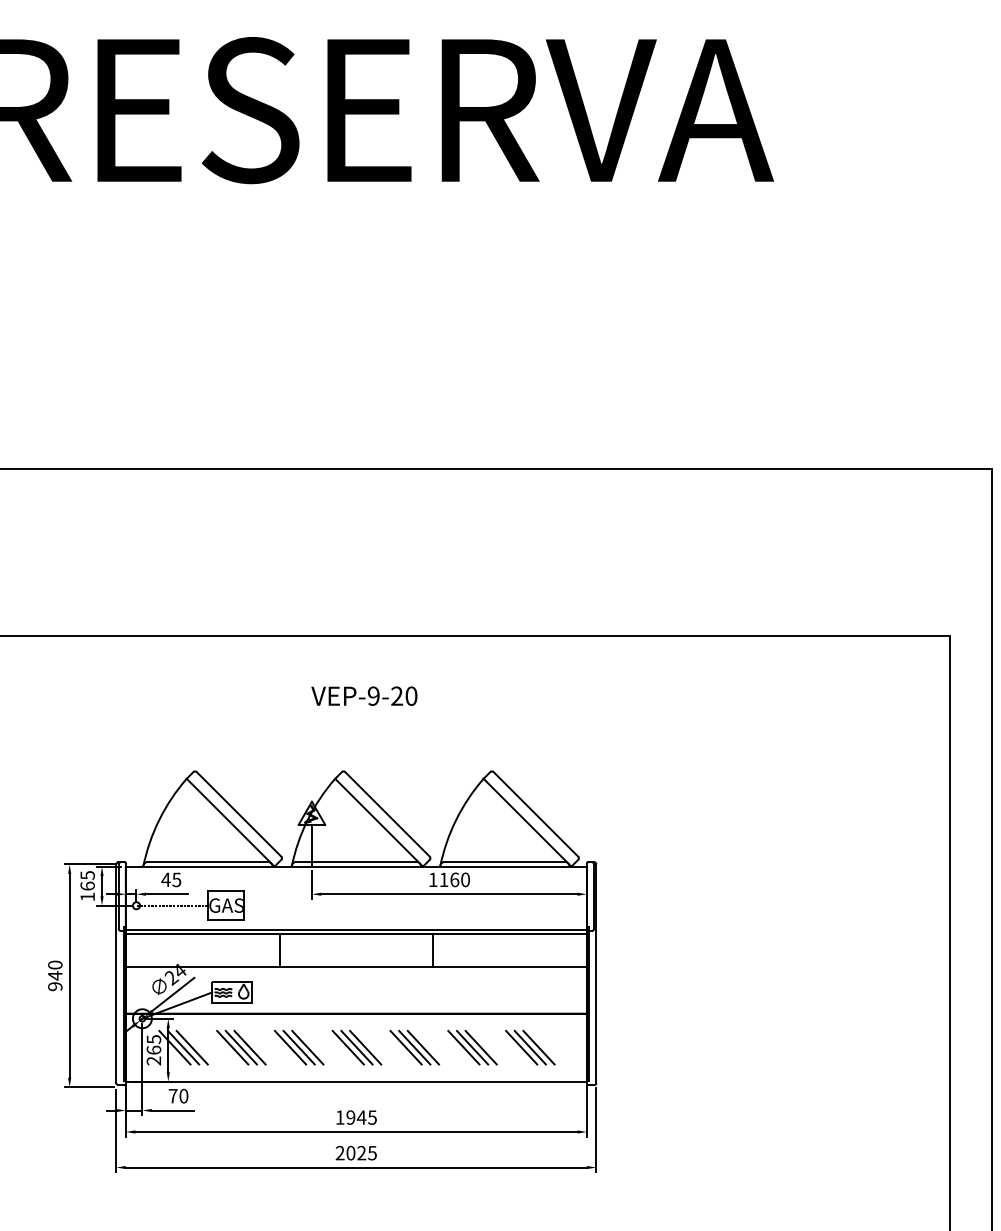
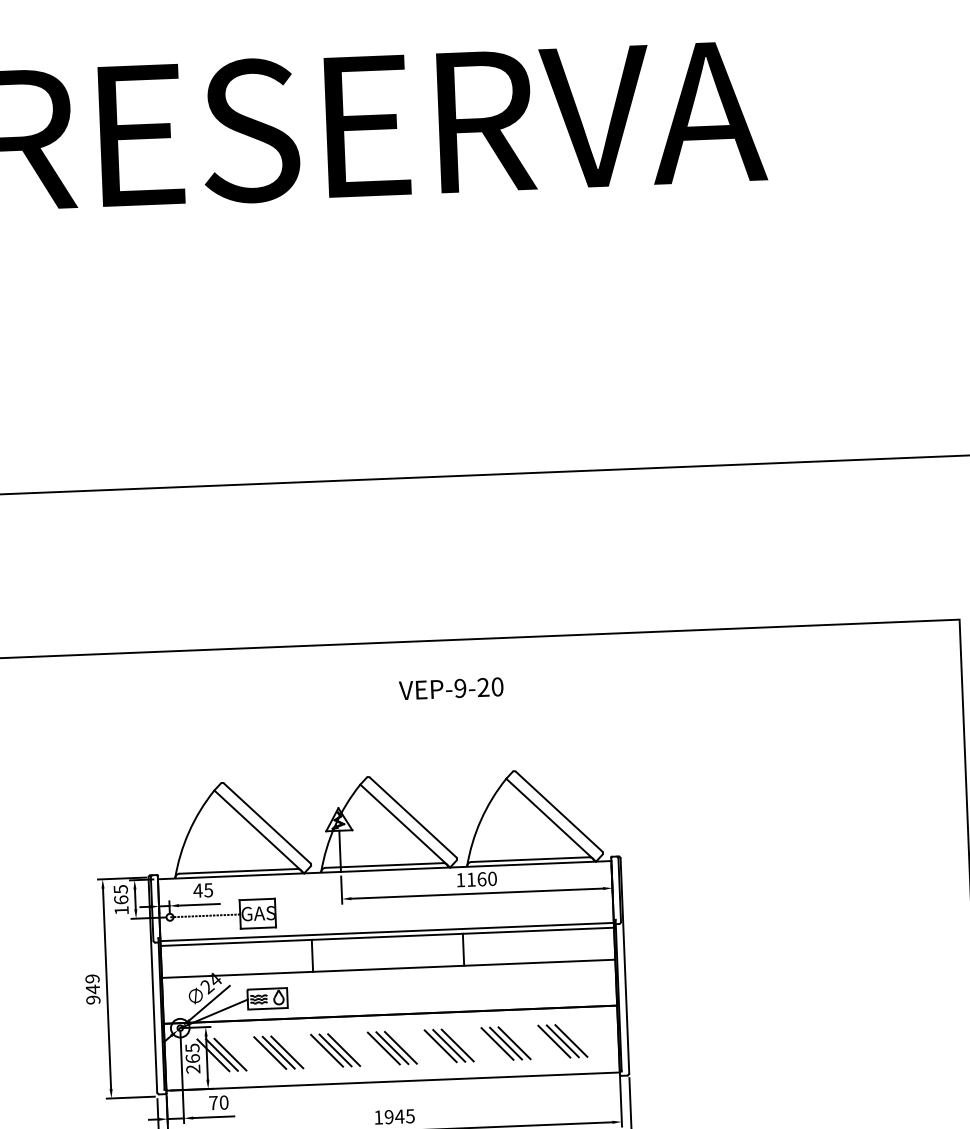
text: (364, 695) -> (451, 688), moved
text: (55, 964) -> (92, 978), 940 -> 949

